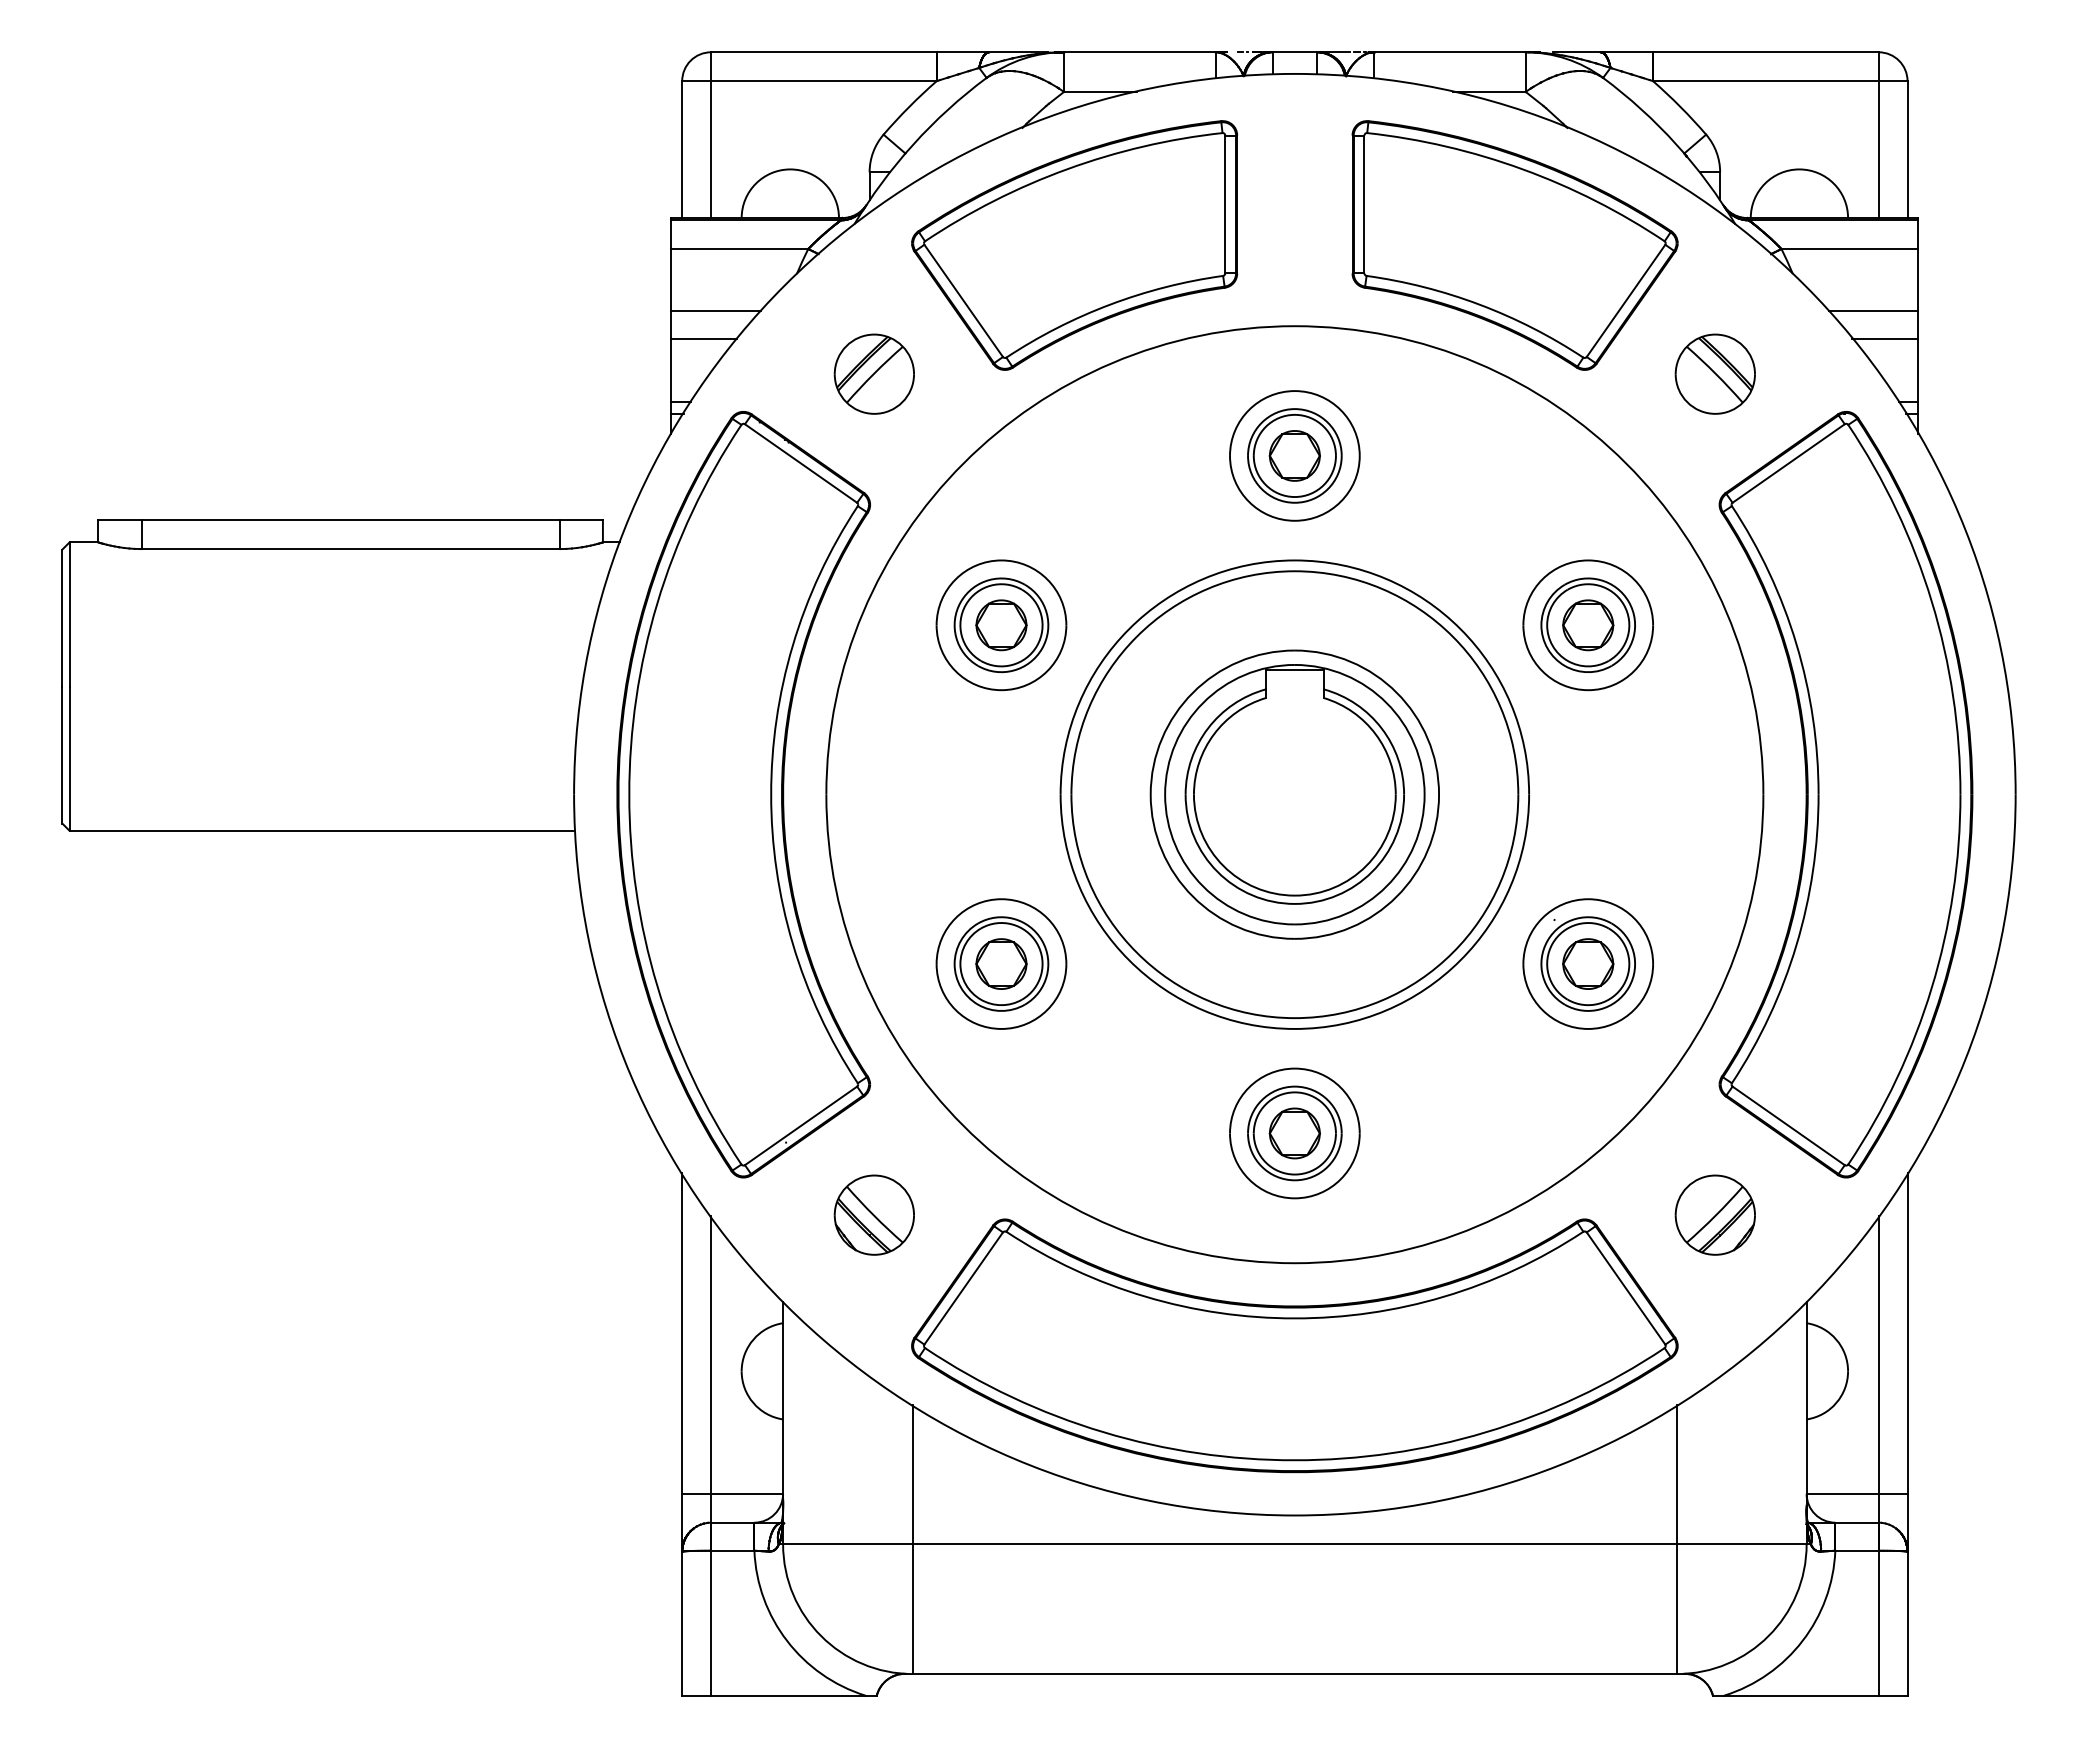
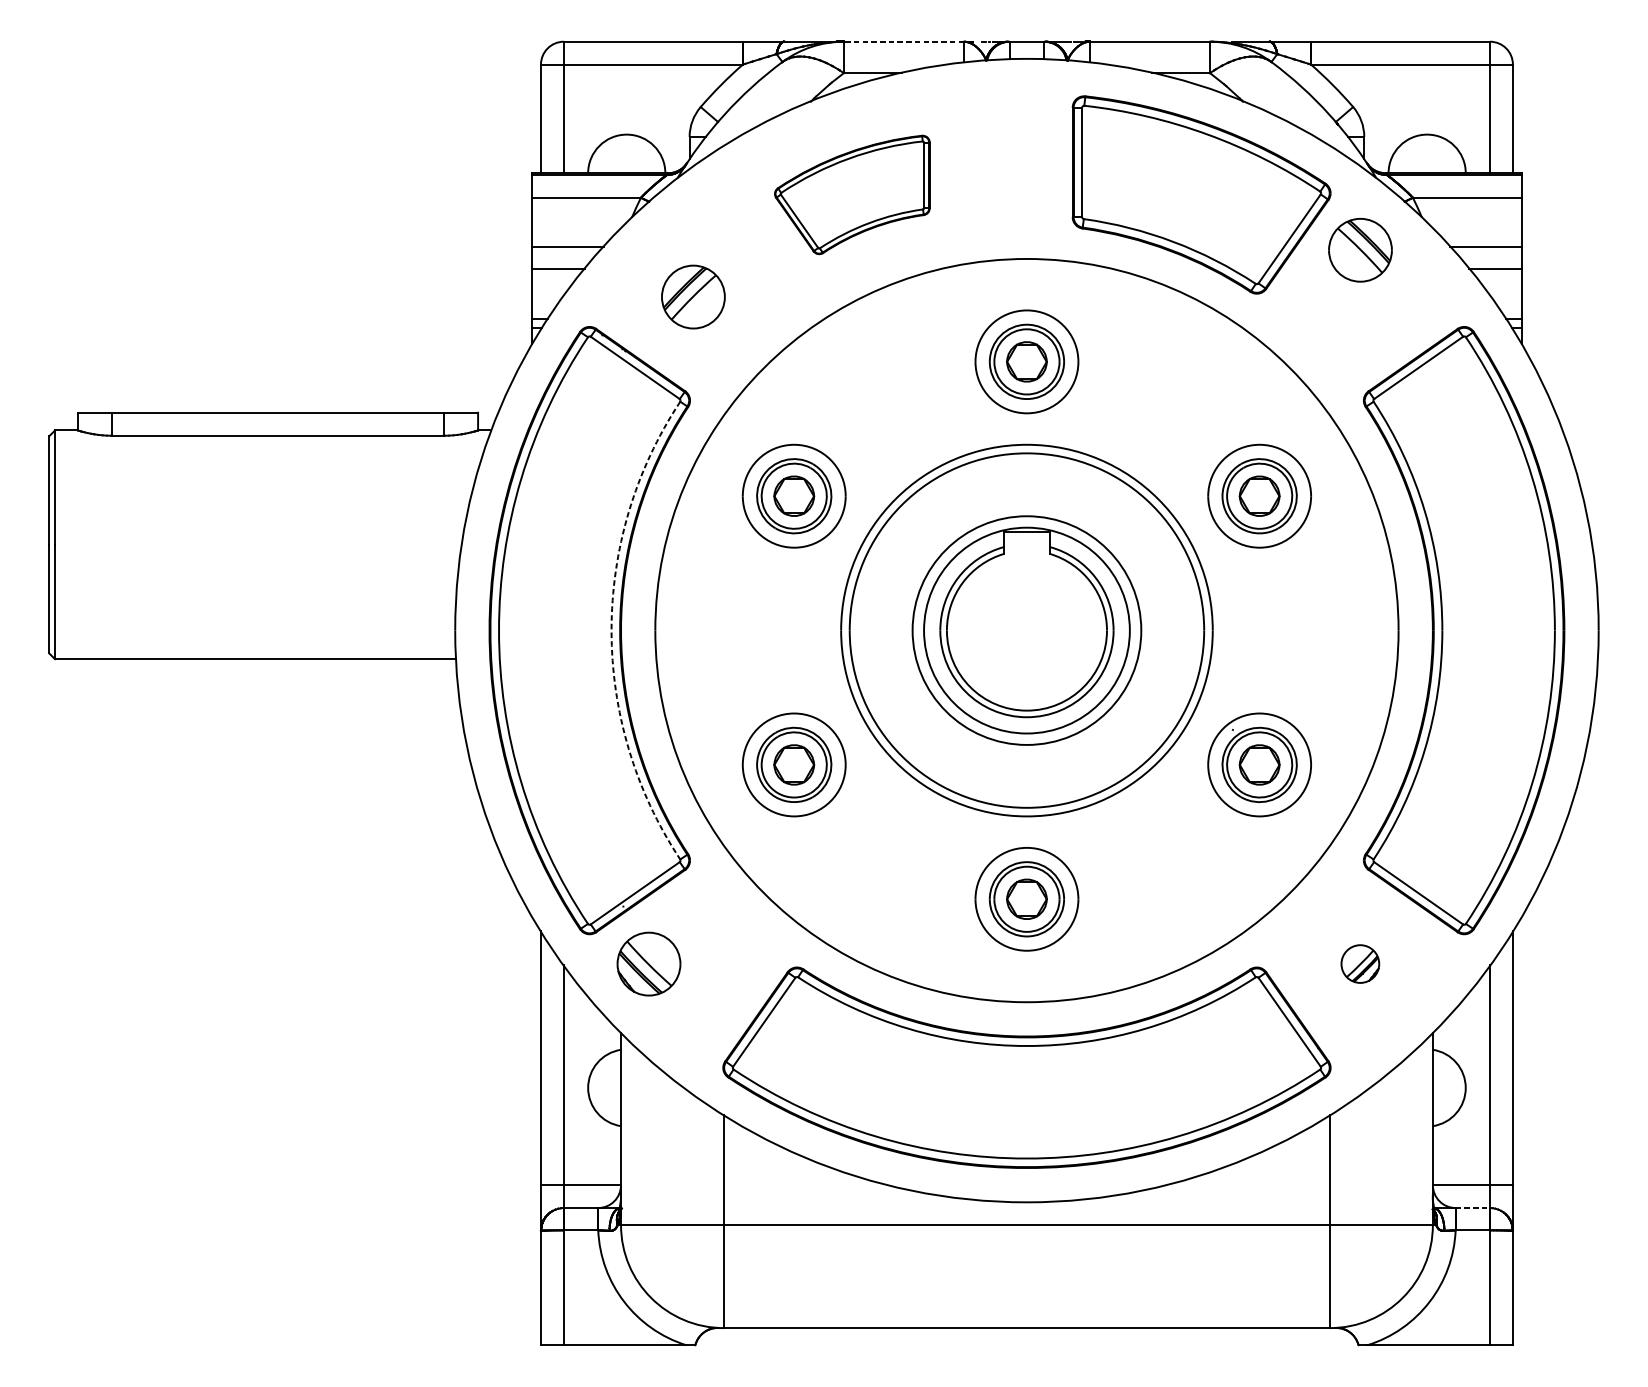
line: (1139, 52) -> (903, 41), solid -> dashed
part: (1074, 245) -> (852, 194), size x0.6
part: (1714, 373) -> (1359, 249), moved
arc: (771, 794) -> (611, 630), solid -> dashed
part: (873, 1214) -> (648, 963), moved
part: (1714, 1214) -> (1359, 963), size x0.6
line: (1857, 1522) -> (1473, 1207), solid -> dashed

